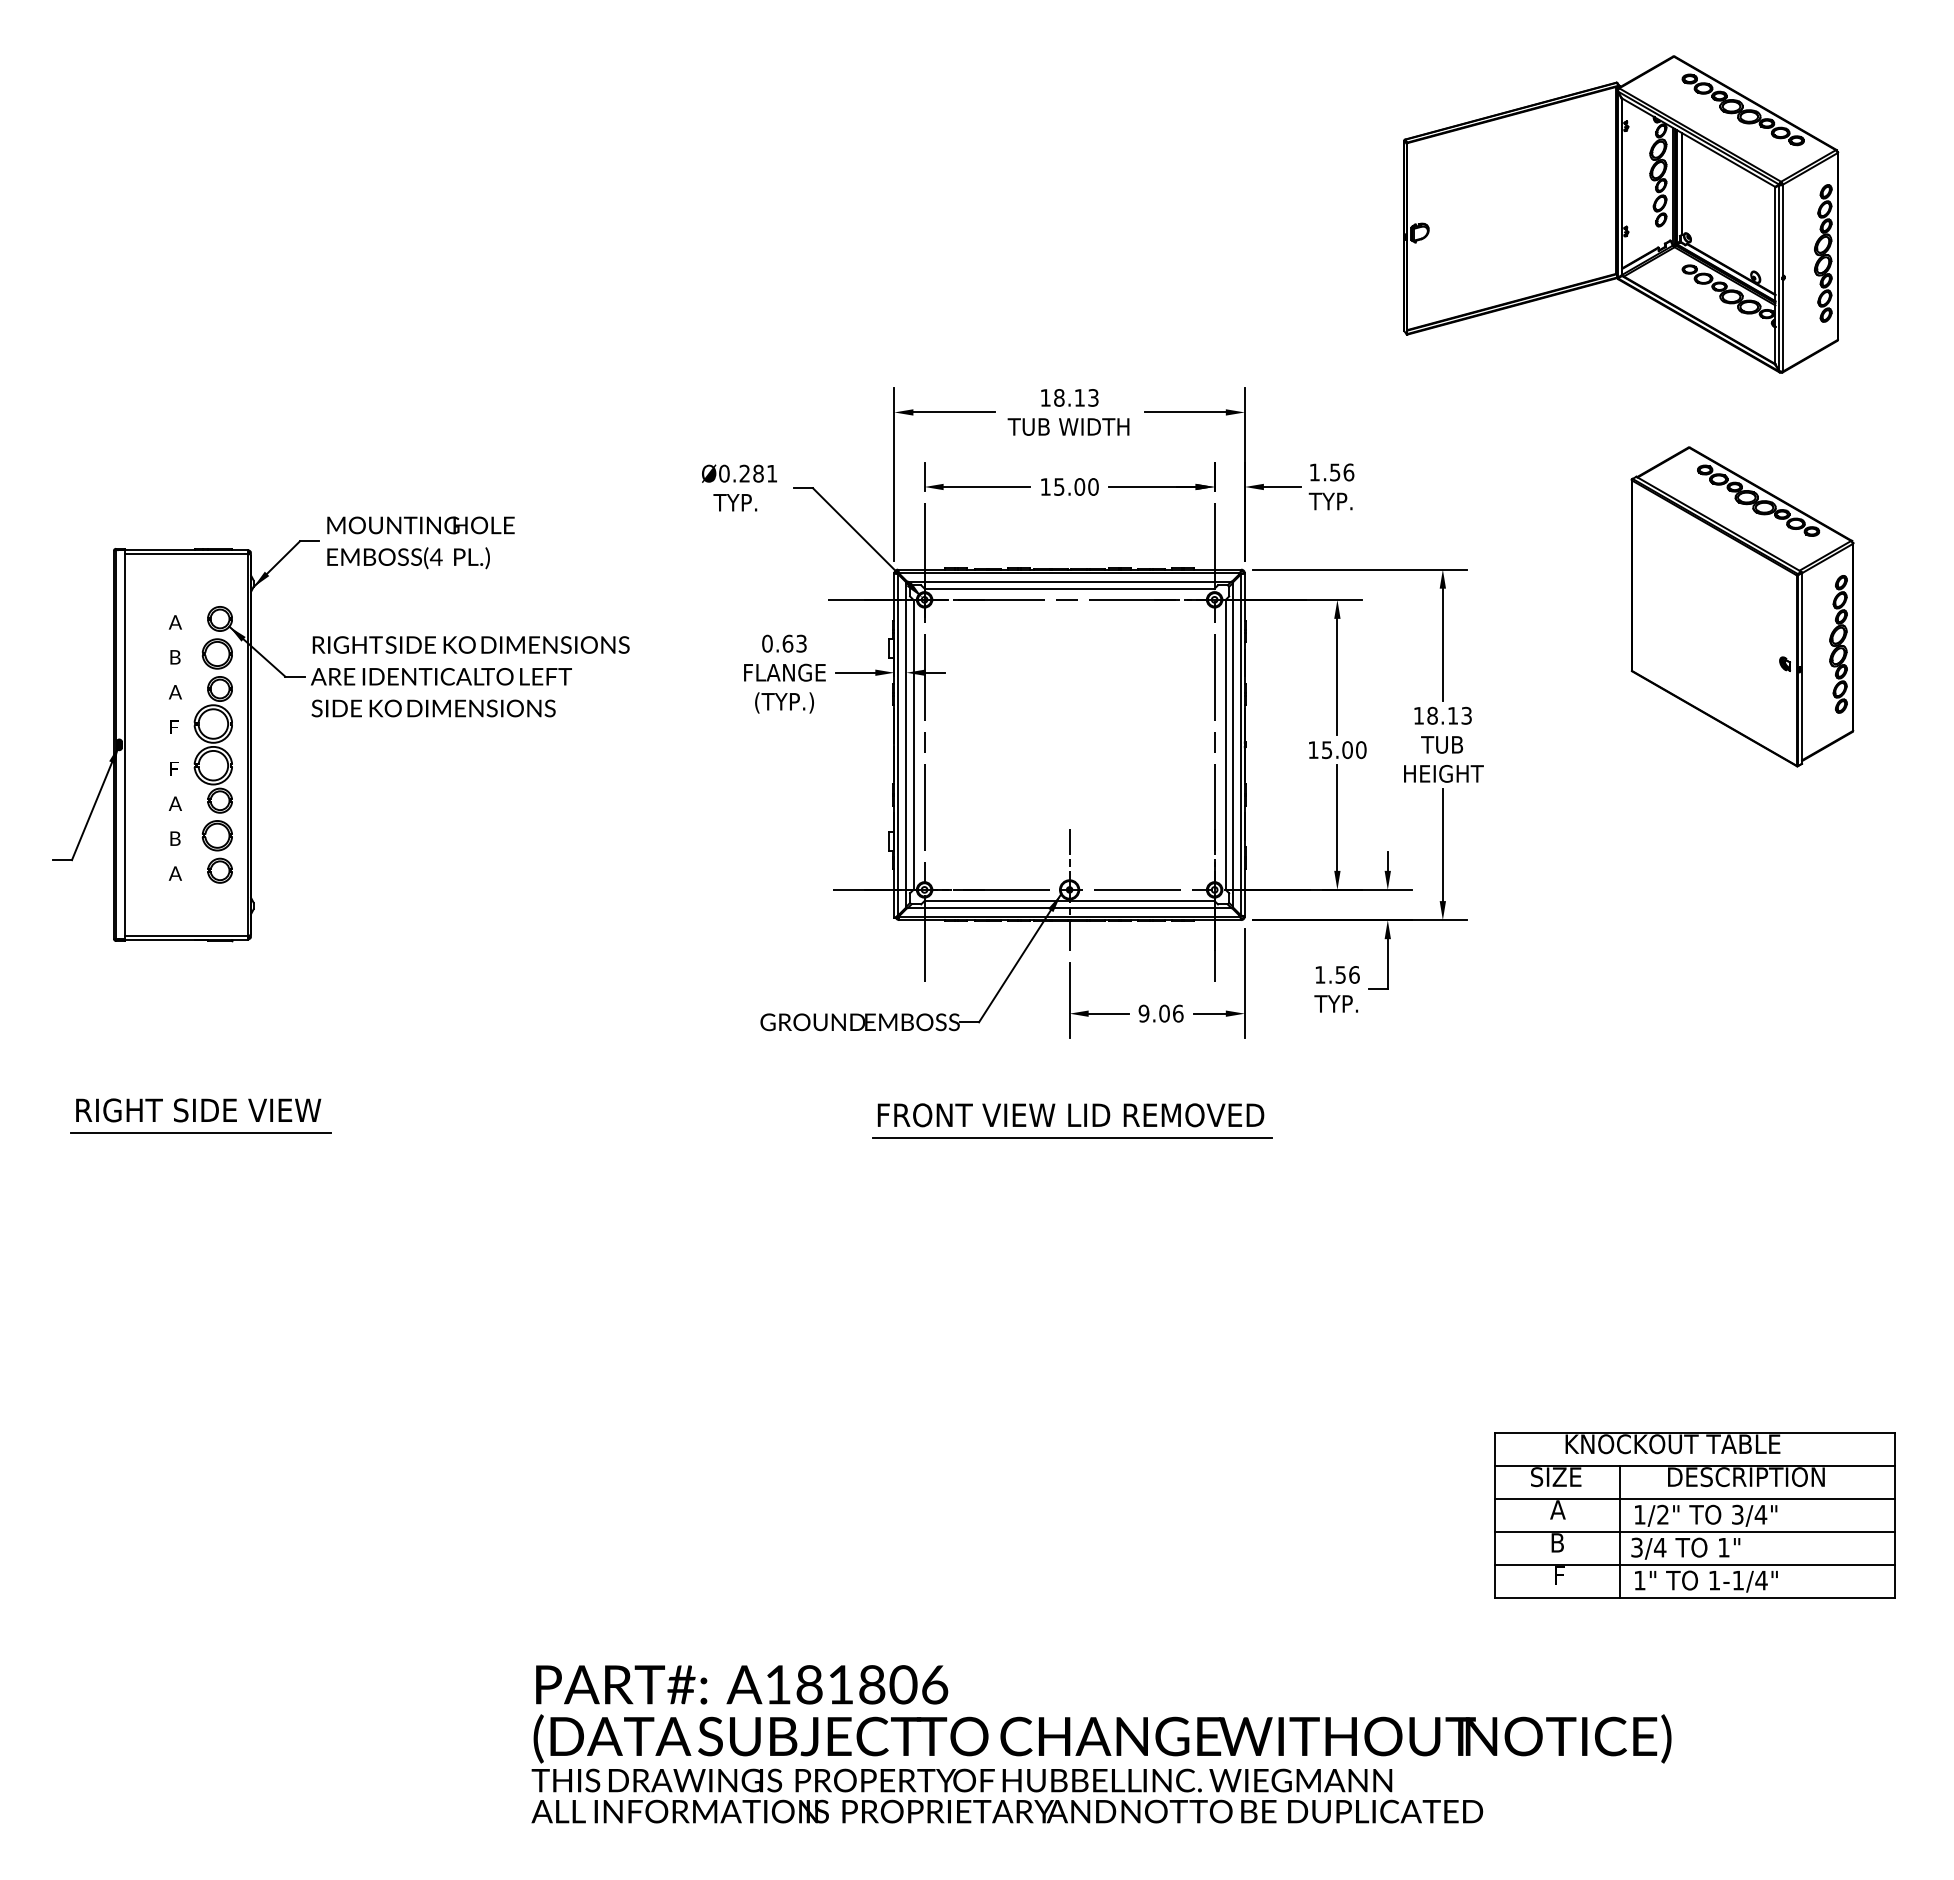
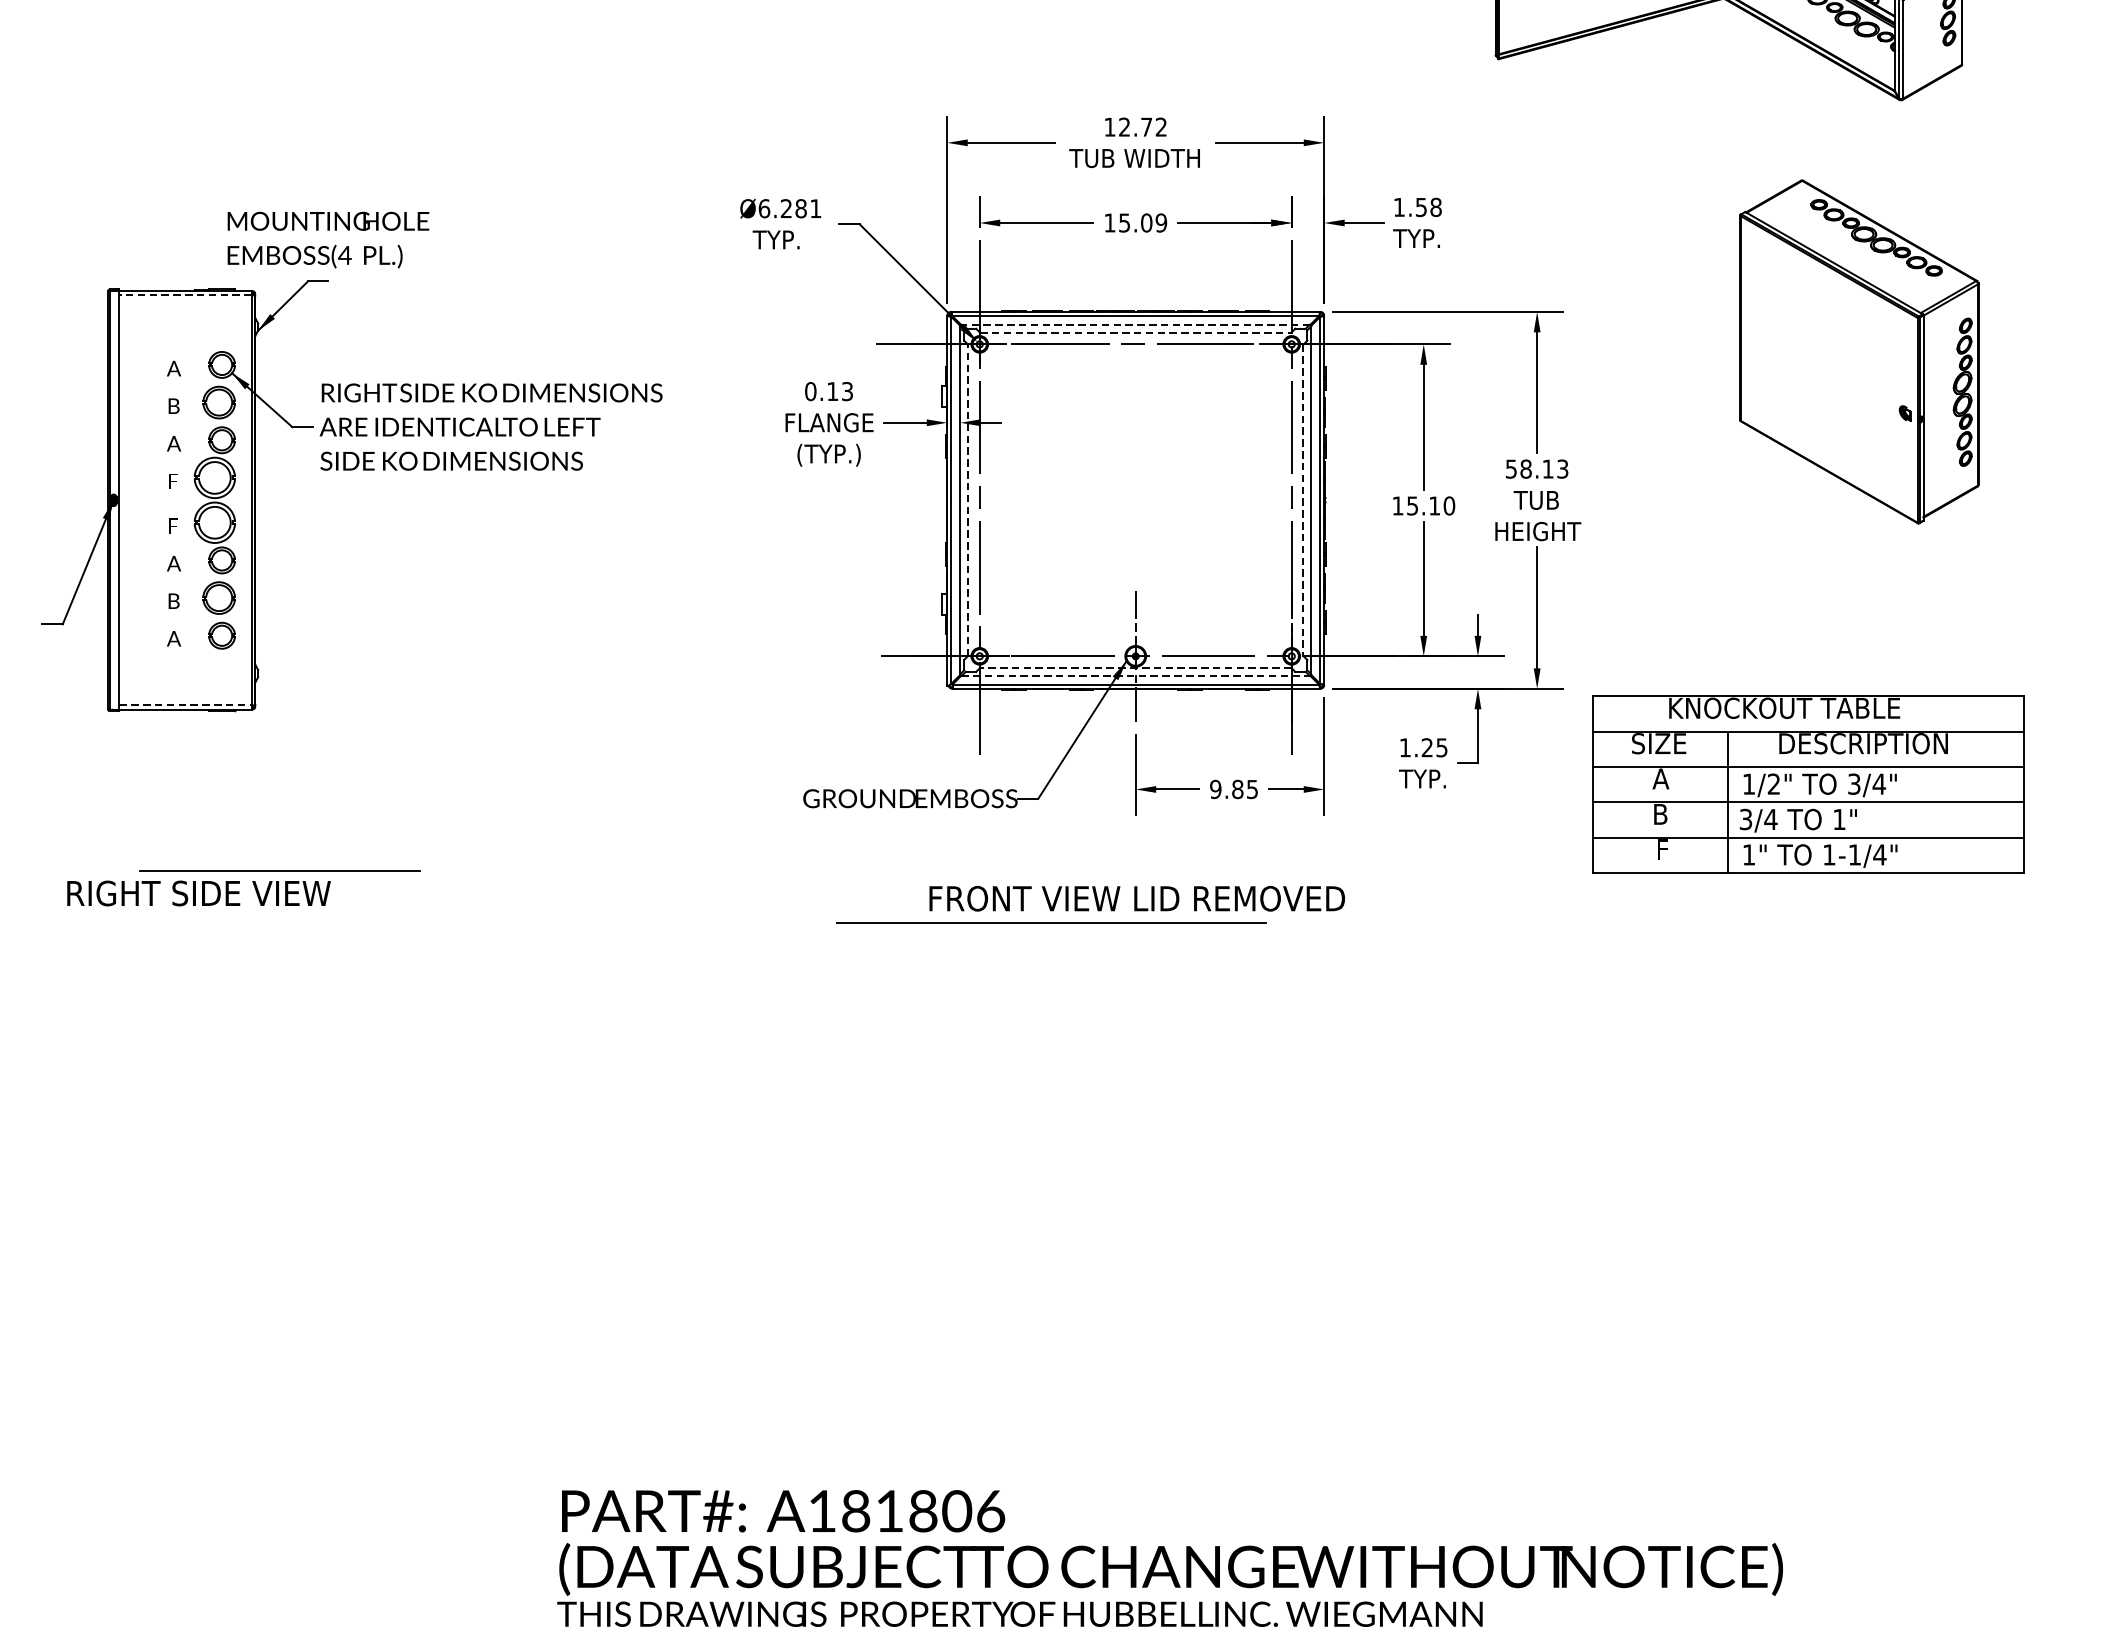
text: (1076, 397) -> (1143, 126), 18.13 -> 12.72
text: (1348, 472) -> (1435, 207), 1.56 -> 1.58
text: (724, 473) -> (764, 208), Ø0.281 -> Ø6.281
text: (1093, 486) -> (1161, 222), 15.00 -> 15.09
text: (420, 542) -> (327, 239), moved
line: (185, 554) -> (184, 295), solid -> dashed
line: (1069, 581) -> (1135, 324), solid -> dashed
line: (1069, 588) -> (1135, 332), solid -> dashed
text: (787, 643) -> (832, 391), 0.63 -> 0.13
text: (1418, 715) -> (1510, 468), 18.13 -> 58.13
line: (913, 744) -> (967, 499), solid -> dashed
line: (1225, 744) -> (1303, 499), solid -> dashed
text: (1347, 750) -> (1434, 506), 15.00 -> 15.10
line: (1069, 900) -> (1135, 667), solid -> dashed
line: (1070, 908) -> (1136, 676), solid -> dashed
line: (186, 935) -> (185, 705), solid -> dashed
text: (1347, 974) -> (1434, 747), 1.56 -> 1.25
text: (1171, 1013) -> (1245, 789), 9.06 -> 9.85
line: (200, 1132) -> (279, 869), moved
line: (1072, 1137) -> (1051, 922), moved
part: (1694, 1515) -> (1807, 784), moved

